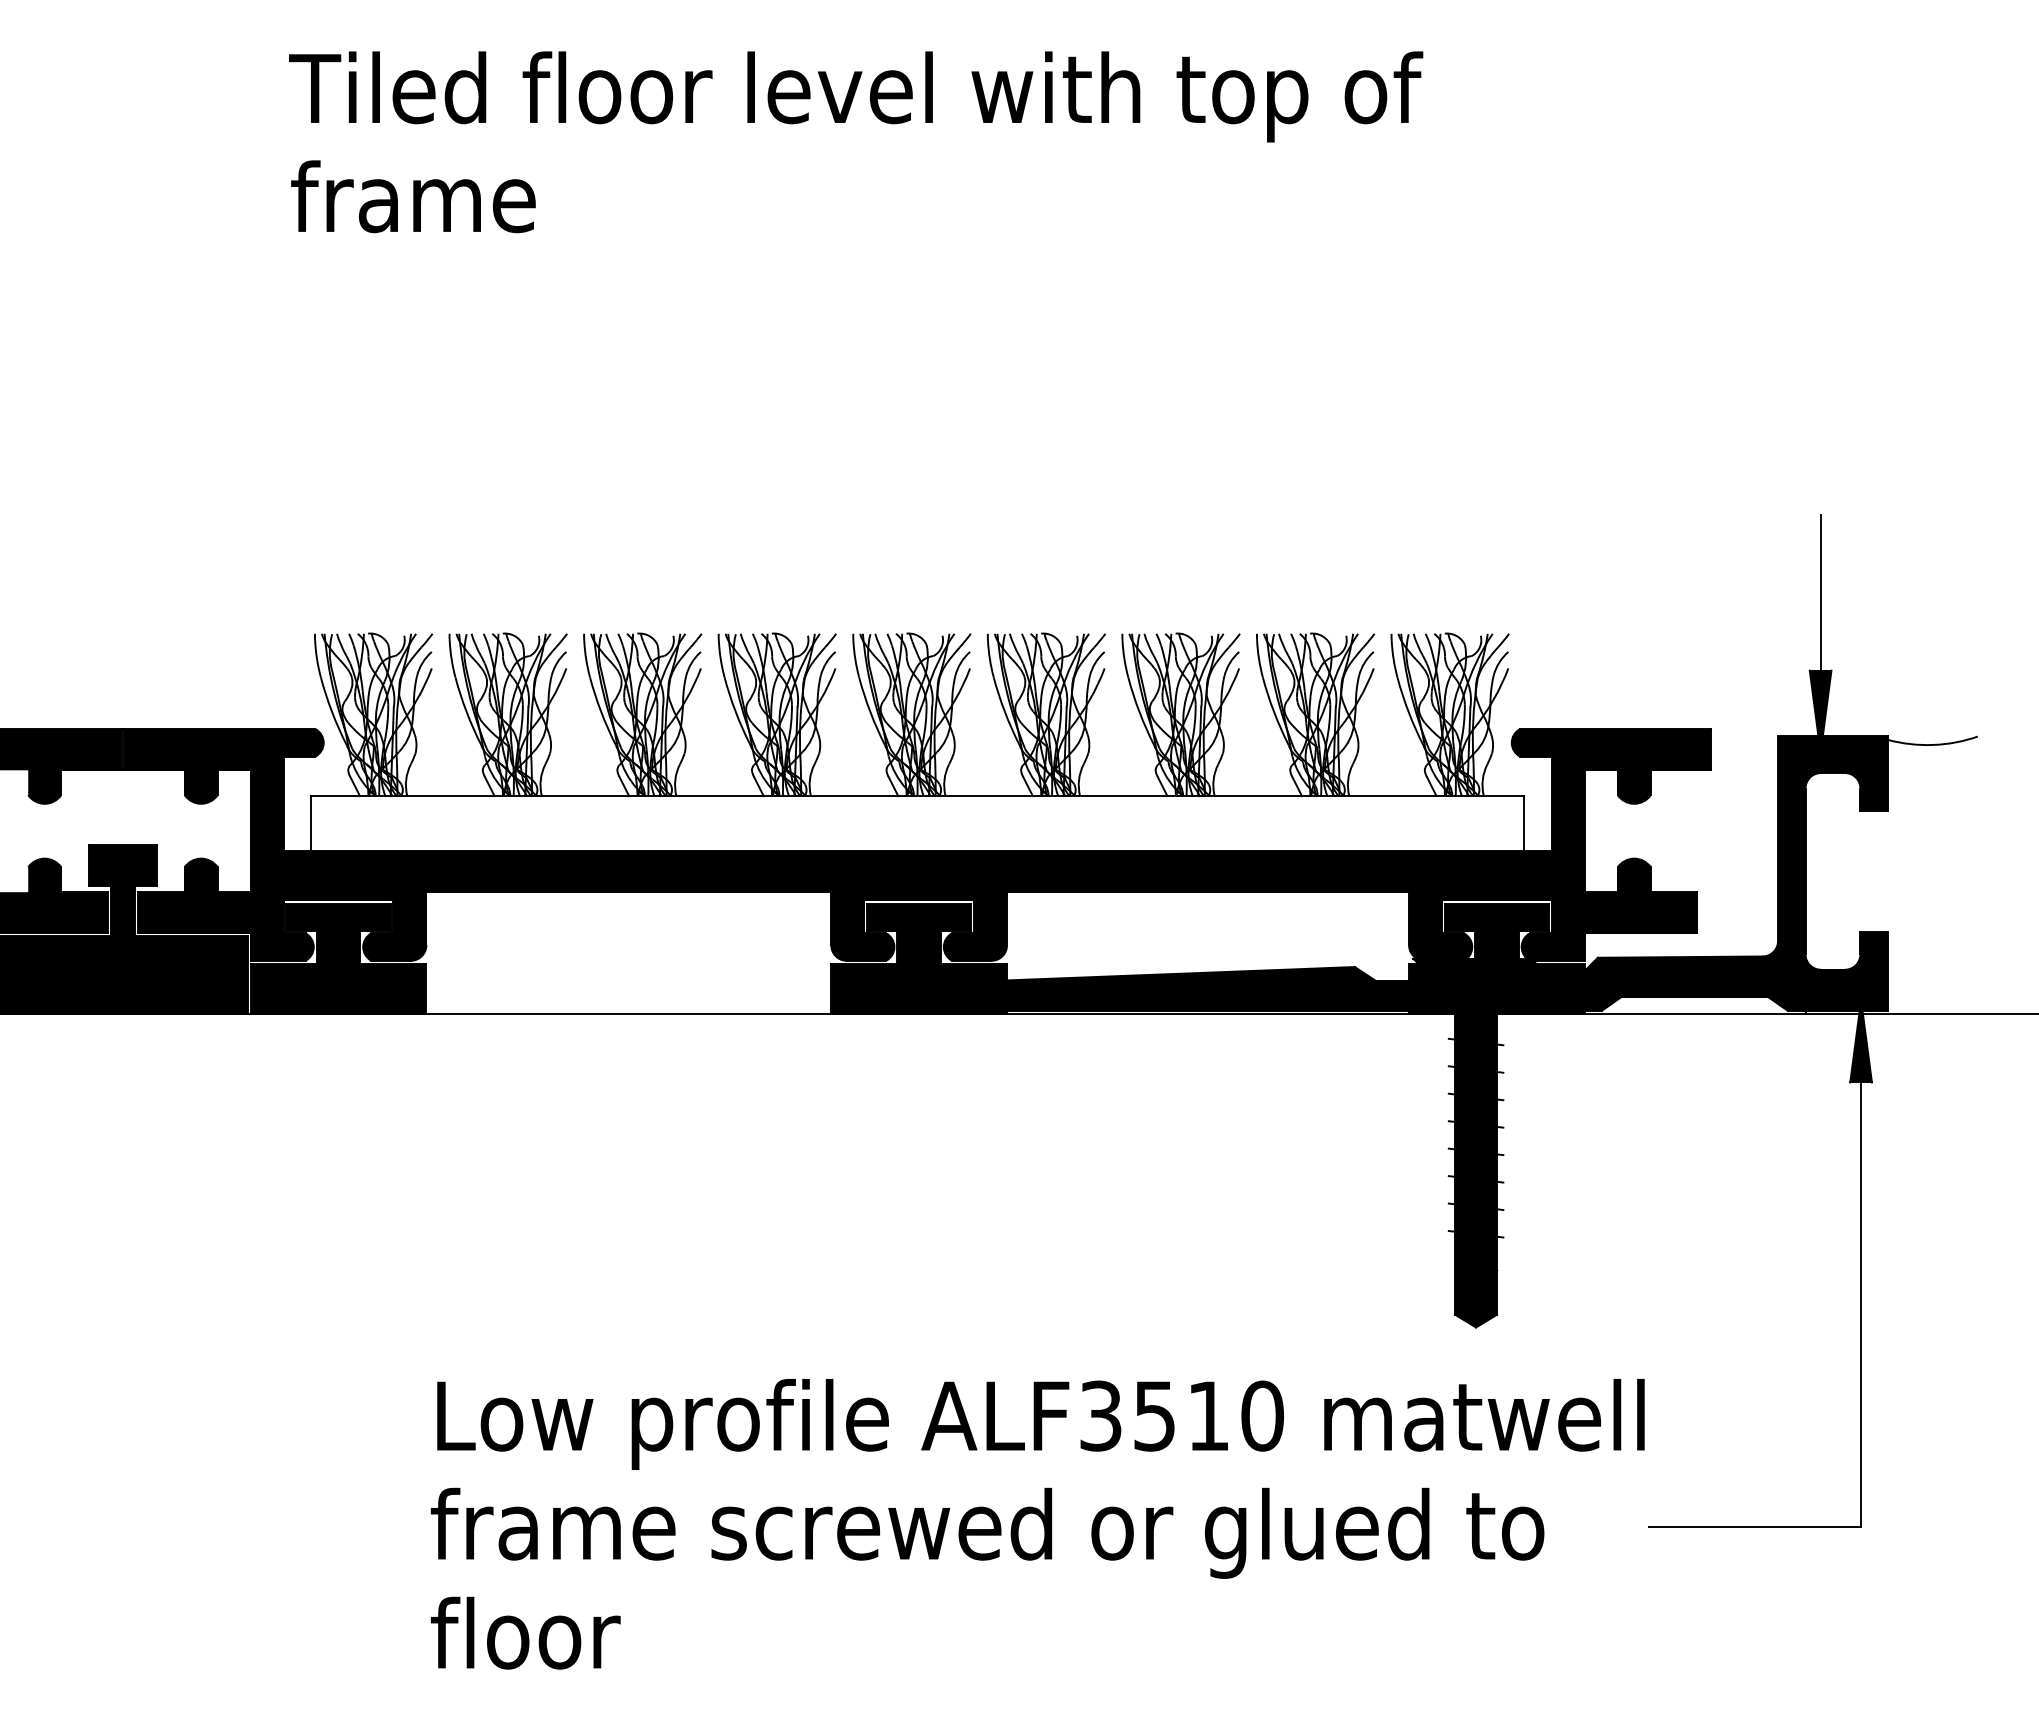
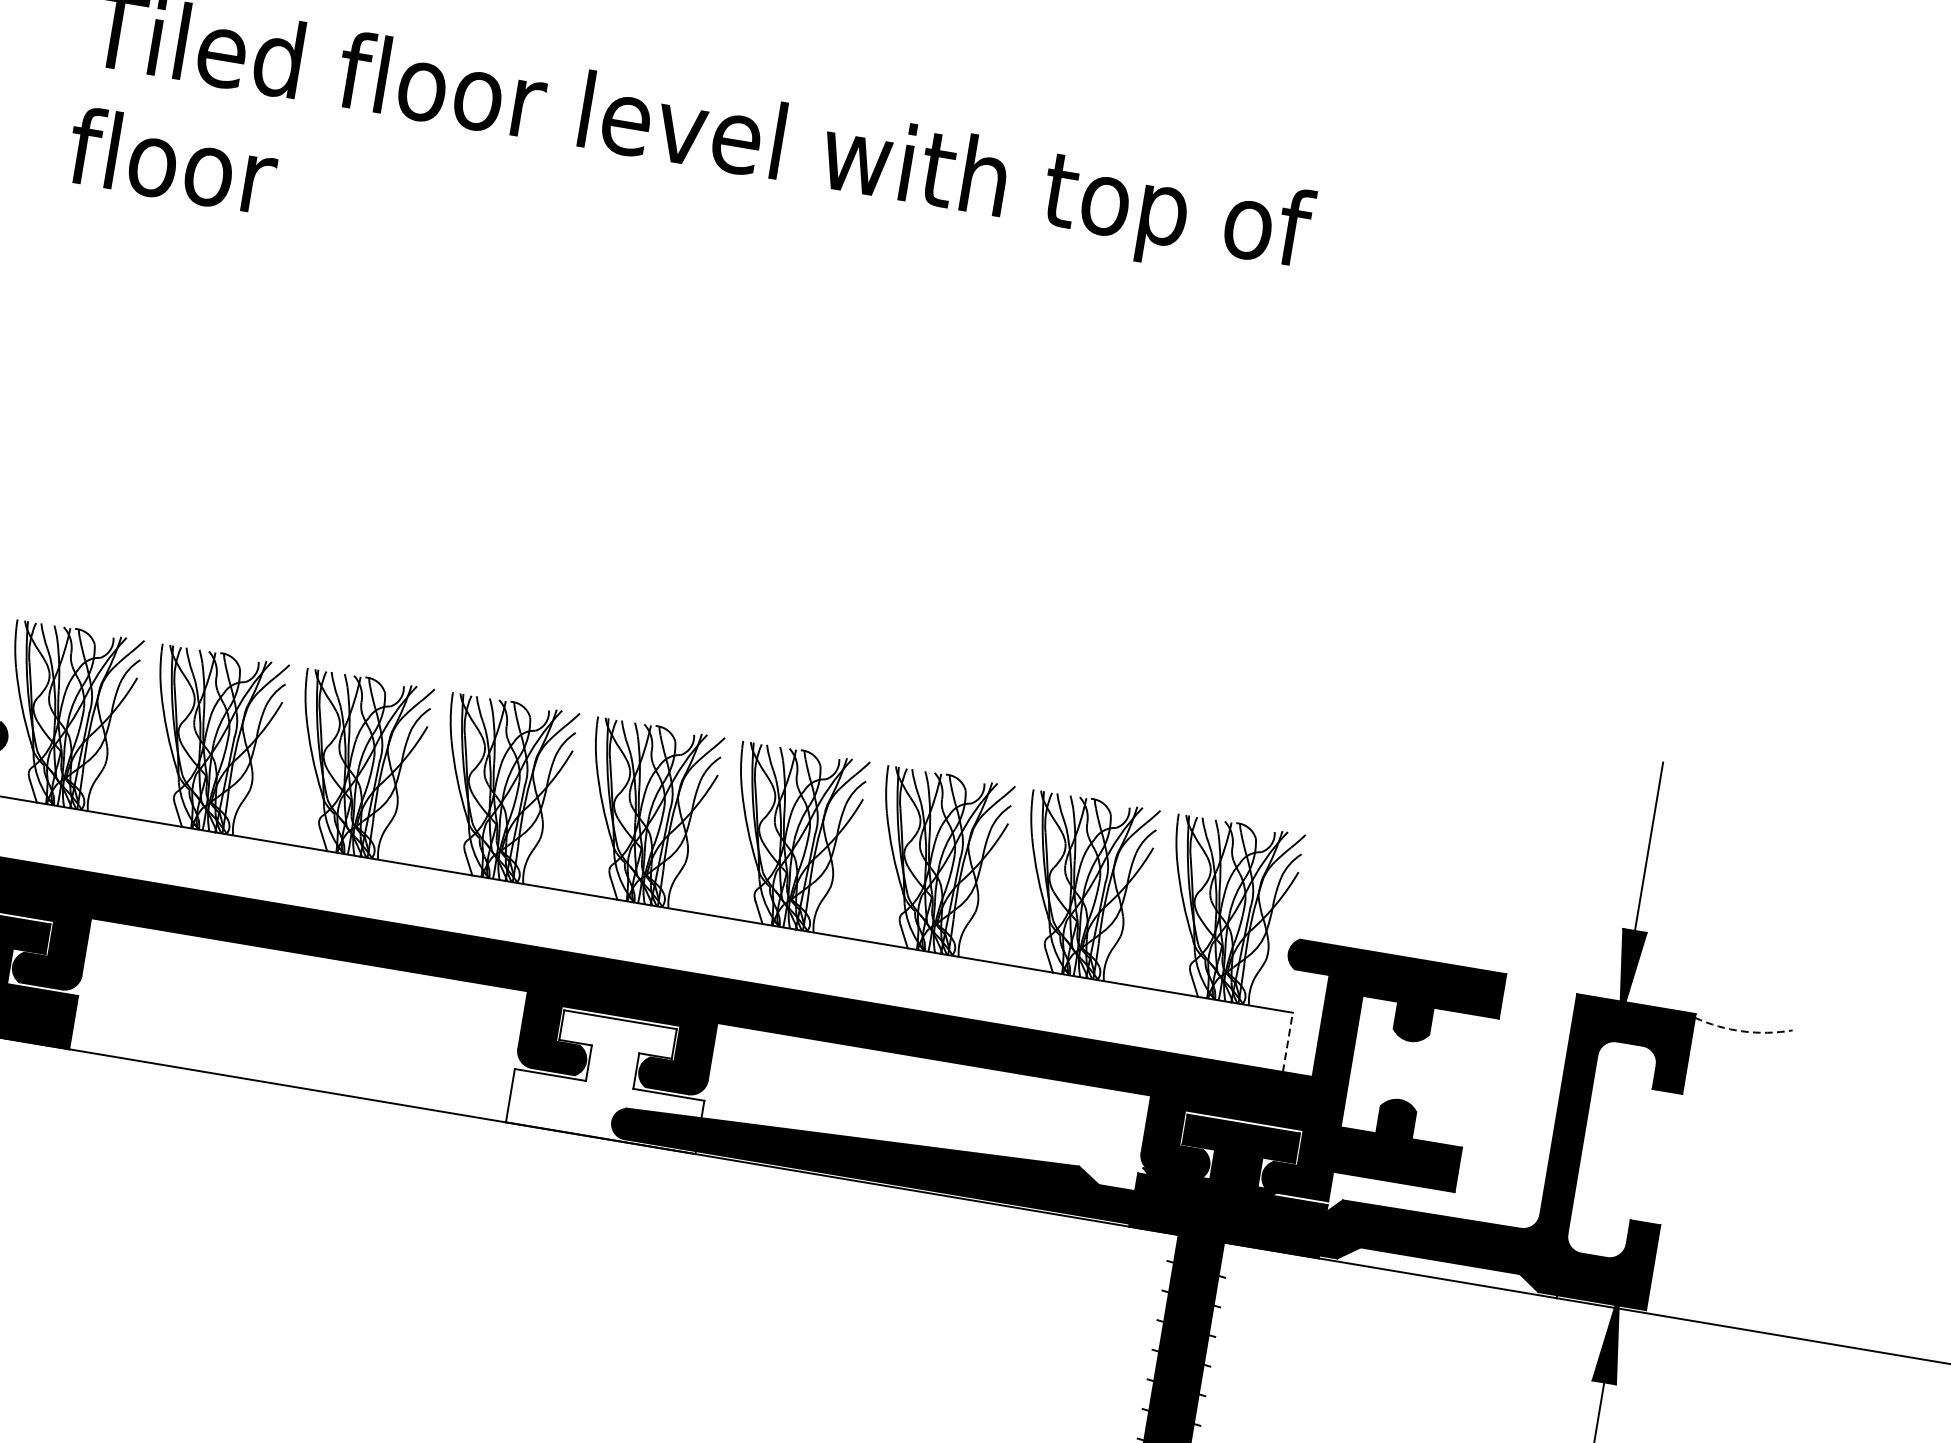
text: (430, 196) -> (221, 168), frame -> floor
arc: (1933, 744) -> (1743, 1030), solid -> dashed
line: (1524, 823) -> (1287, 1042), solid -> dashed
fill: (919, 958) -> (611, 1078), removed

